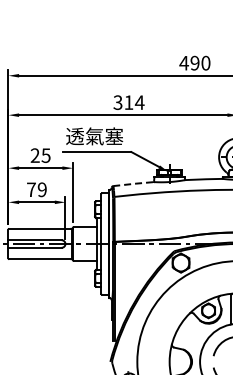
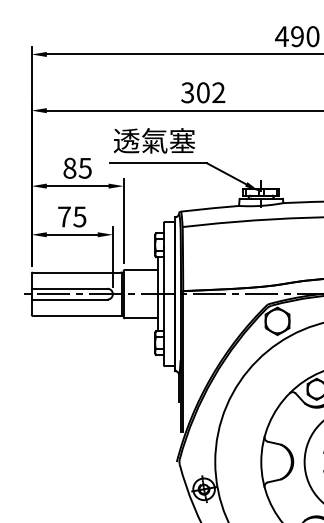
text: (134, 102) -> (211, 92), 314 -> 302
text: (34, 155) -> (68, 168), 25 -> 85
line: (135, 183) -> (212, 207), dashed -> solid
text: (41, 189) -> (78, 216), 79 -> 75

